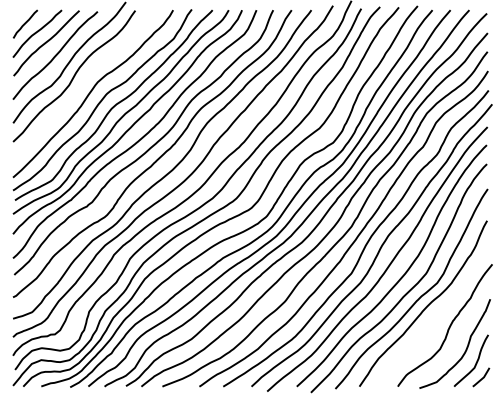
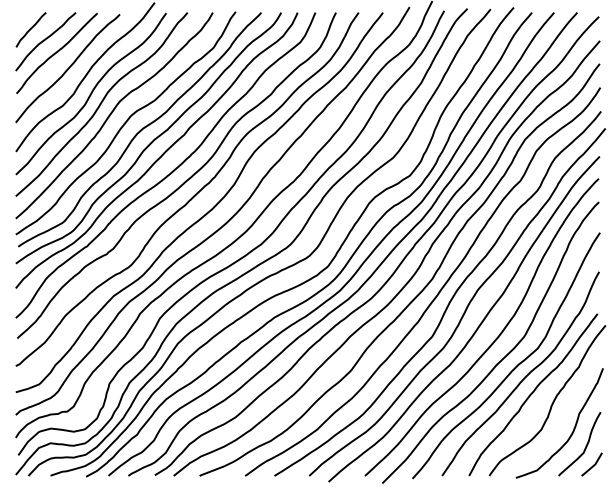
curve: (82, 84) -> (101, 104), added
curve: (433, 319) -> (533, 393), added

